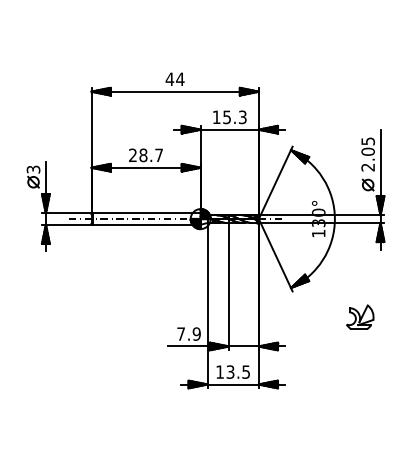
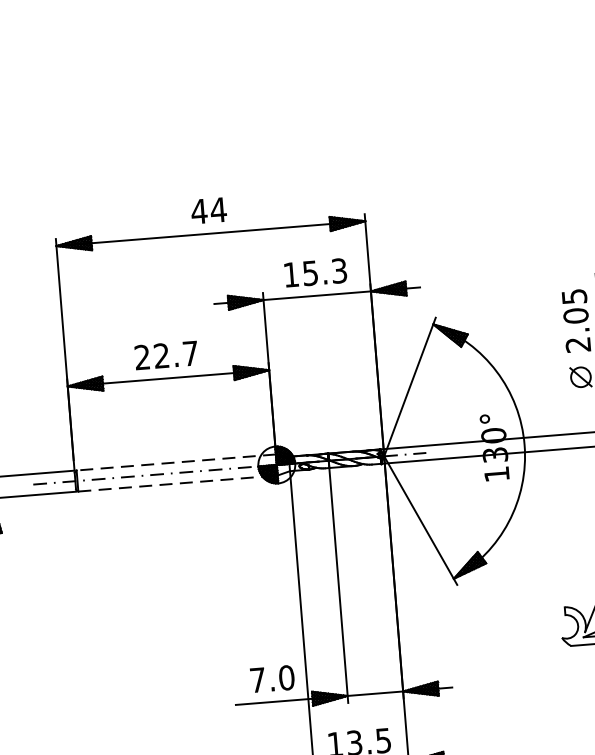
text: (143, 155) -> (161, 356), 28.7 -> 22.7
line: (146, 213) -> (176, 462), solid -> dashed
line: (146, 224) -> (177, 483), solid -> dashed
text: (196, 333) -> (286, 676), 7.9 -> 7.0

